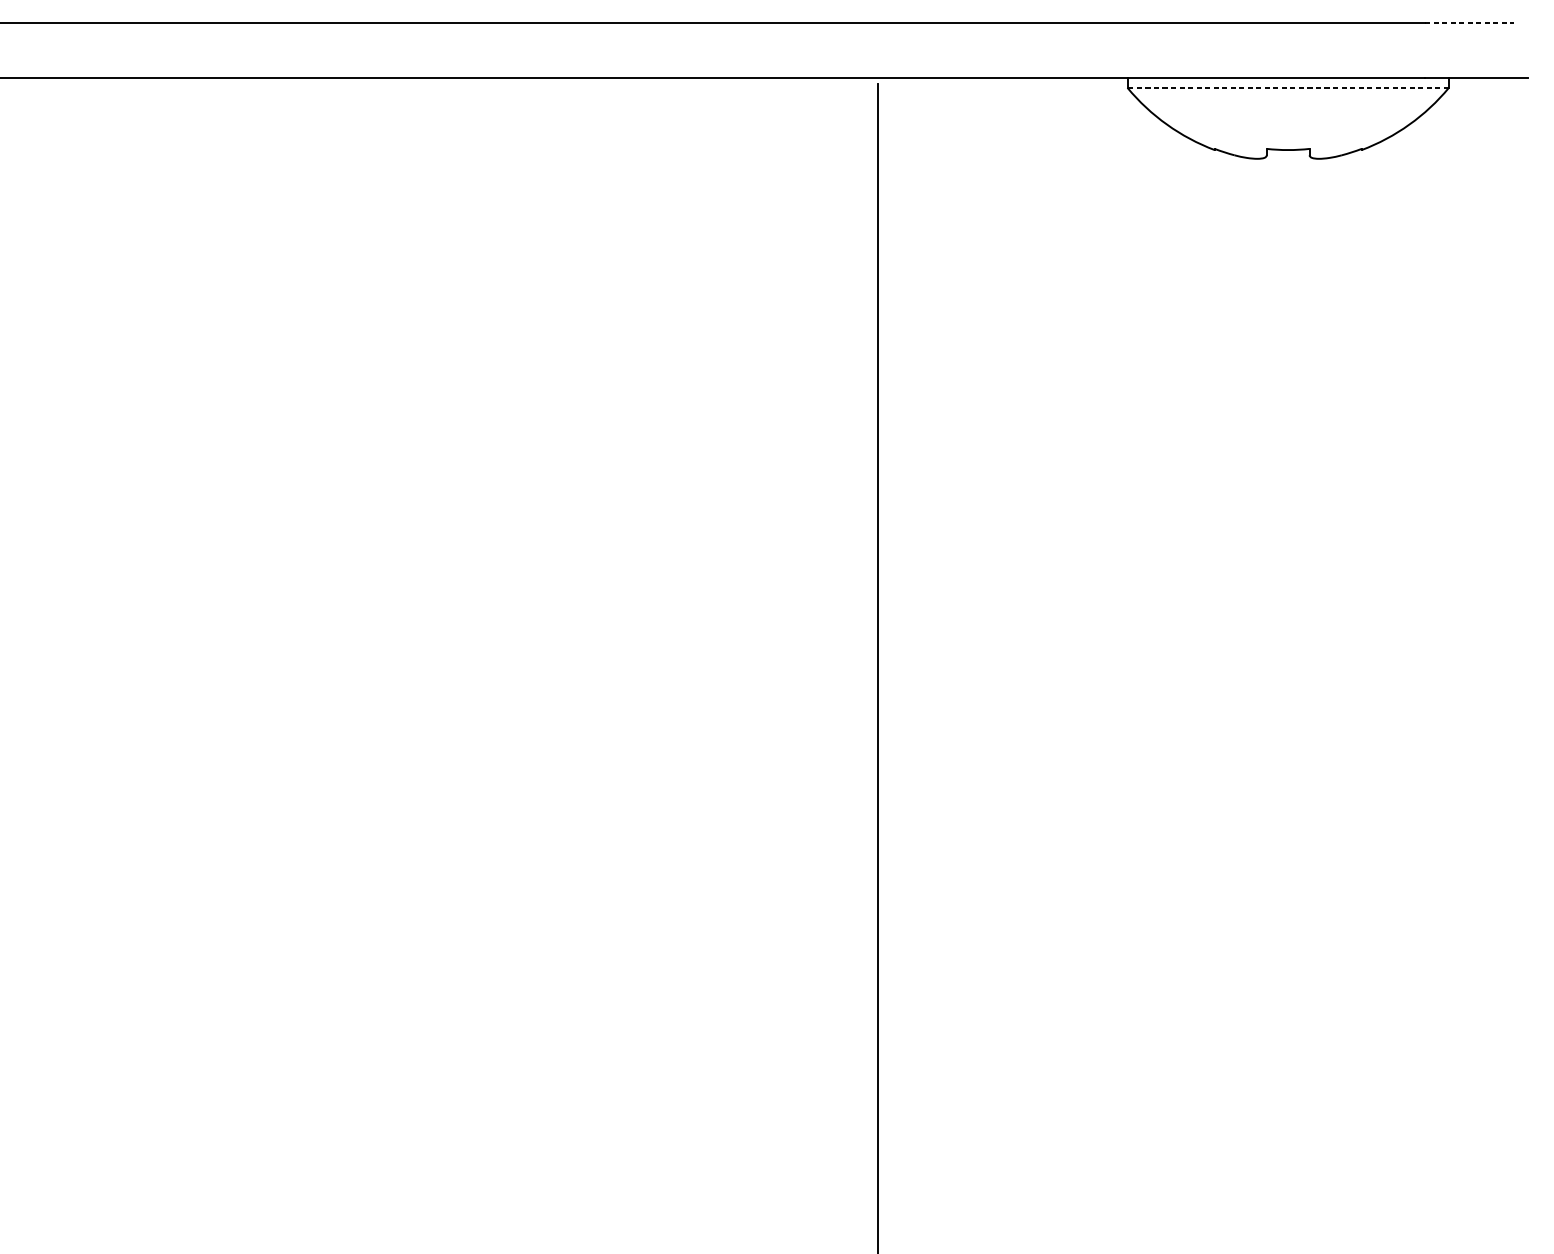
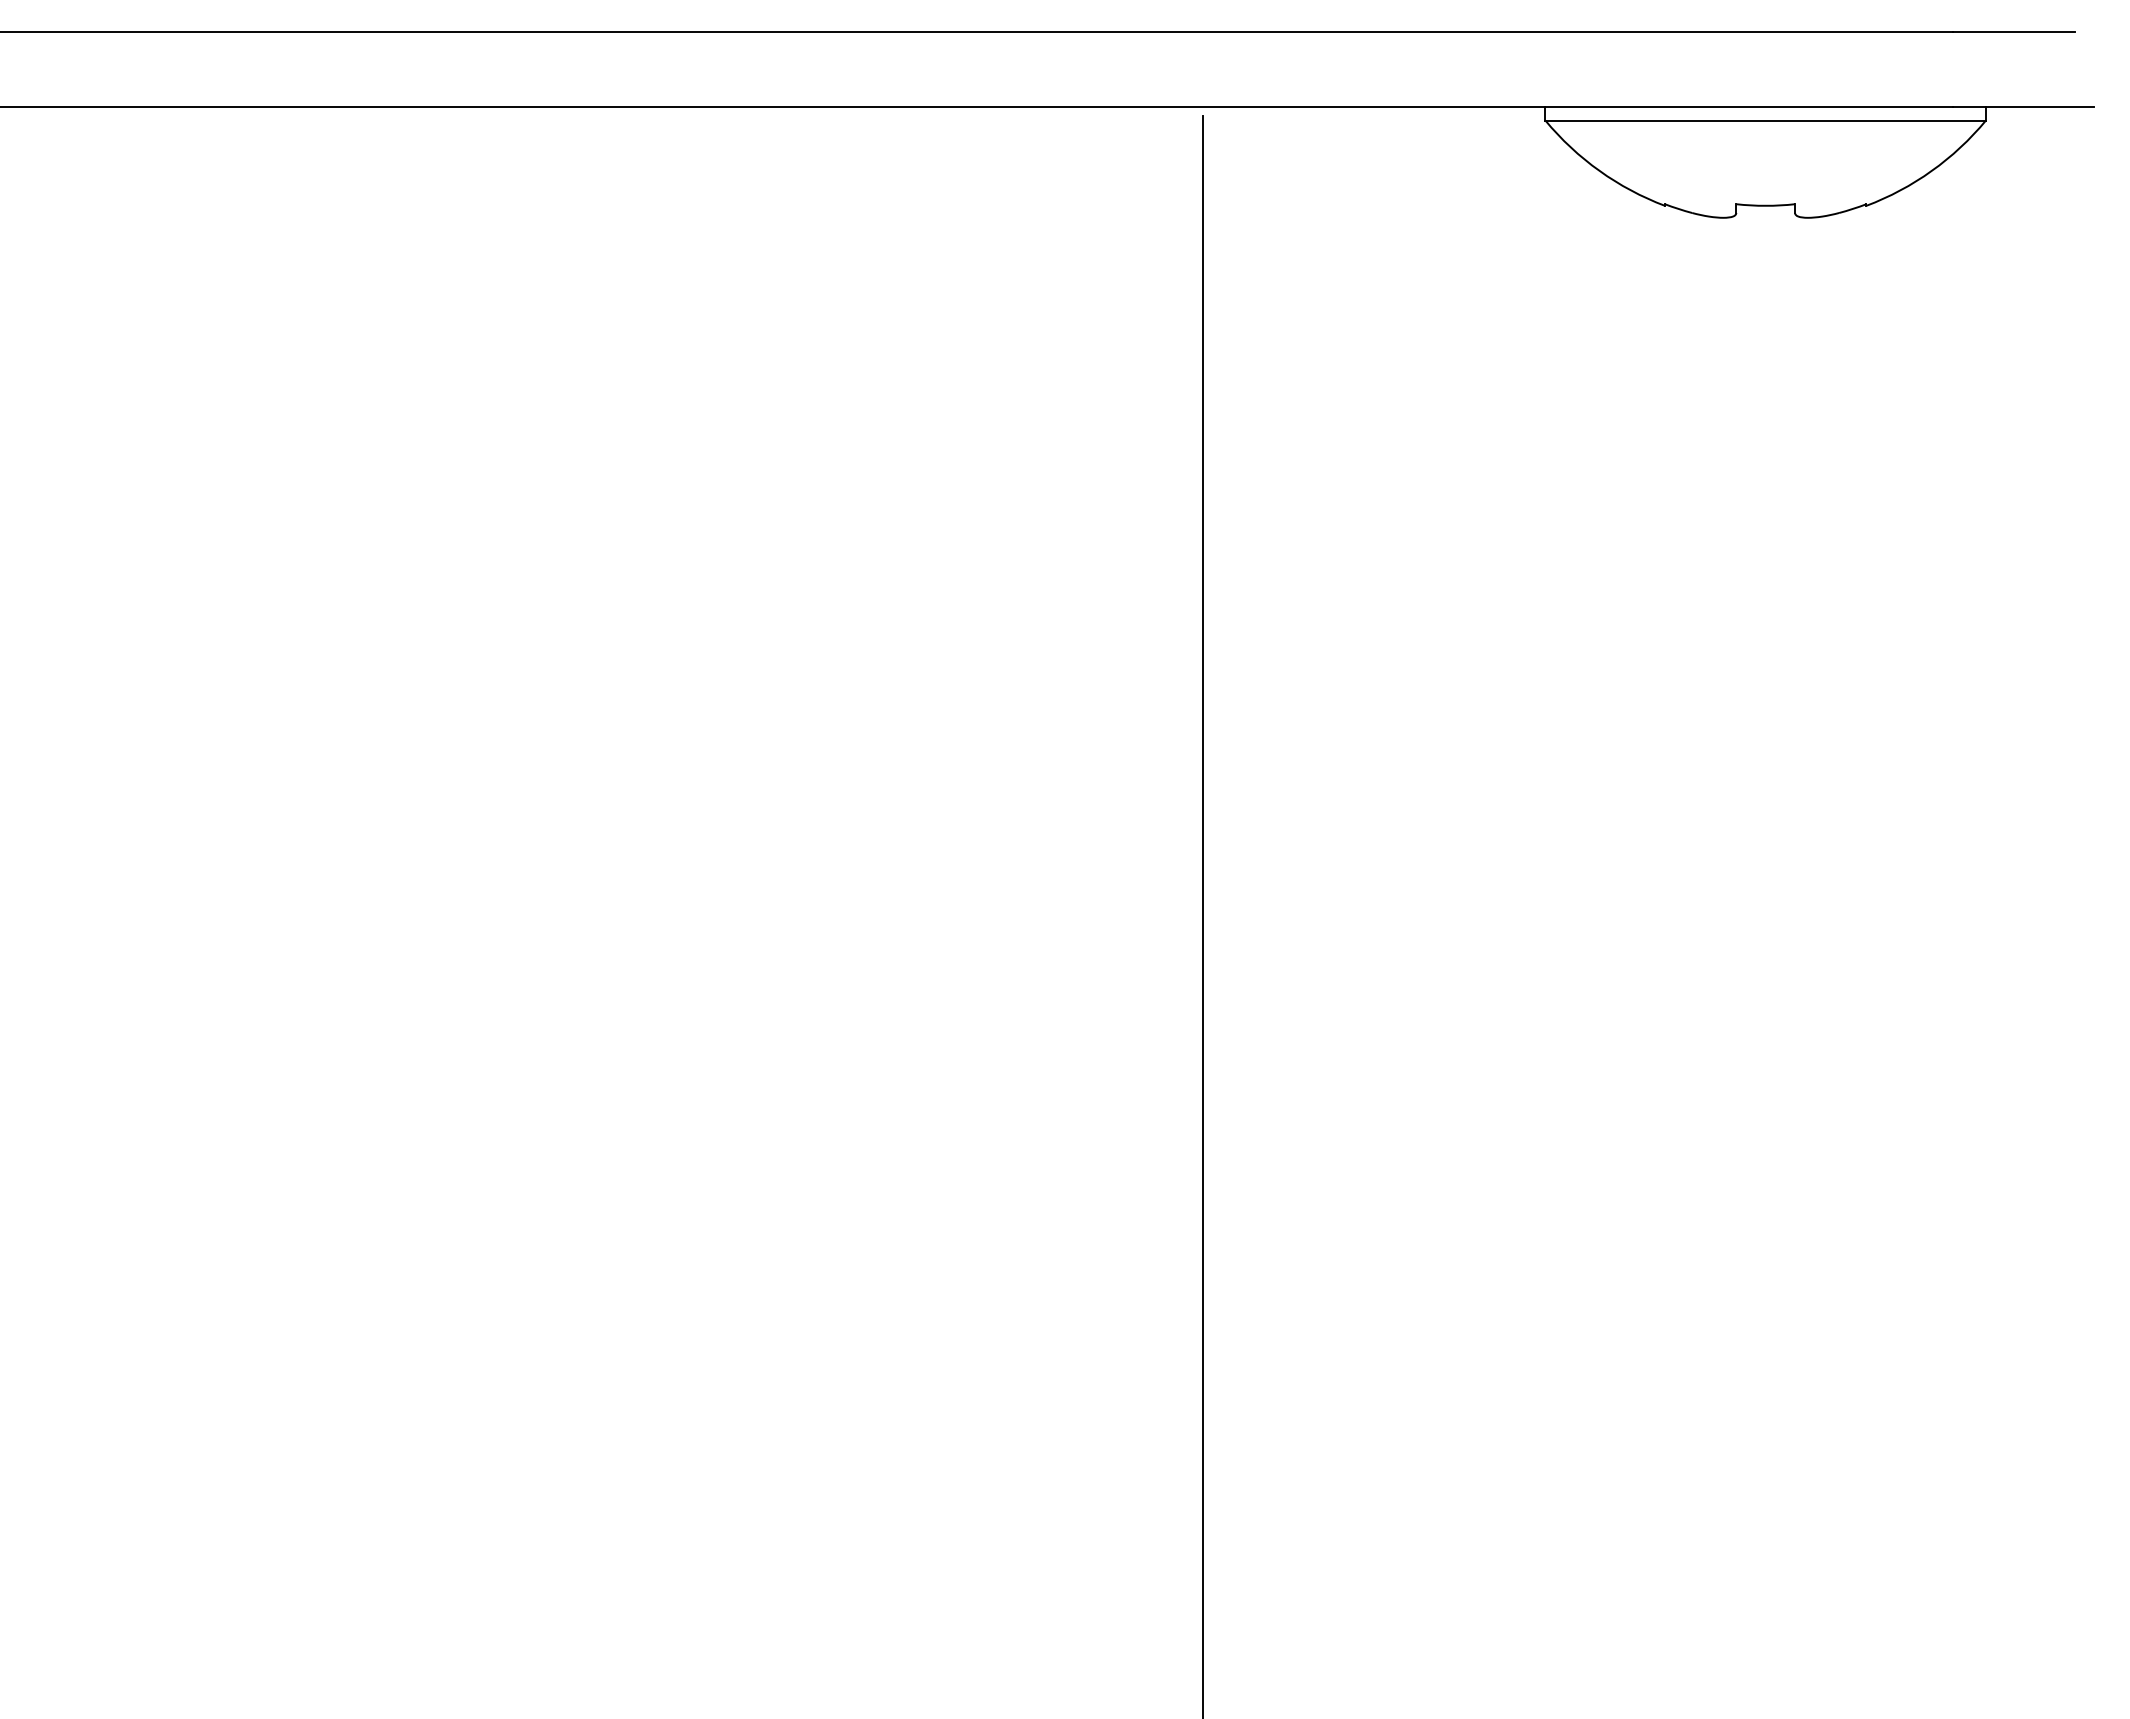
line: (1469, 23) -> (2014, 32), dashed -> solid
line: (1288, 87) -> (1765, 120), dashed -> solid

